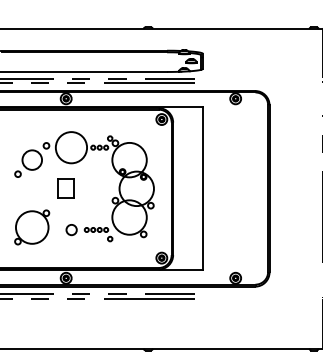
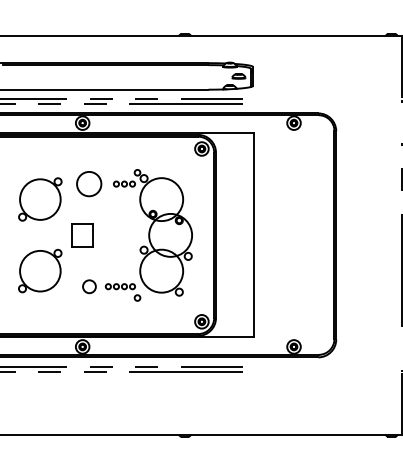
circle: (71, 147) -> (89, 183), size x0.62
circle: (31, 159) -> (39, 198), size x1.67
part: (32, 227) -> (40, 271), moved

